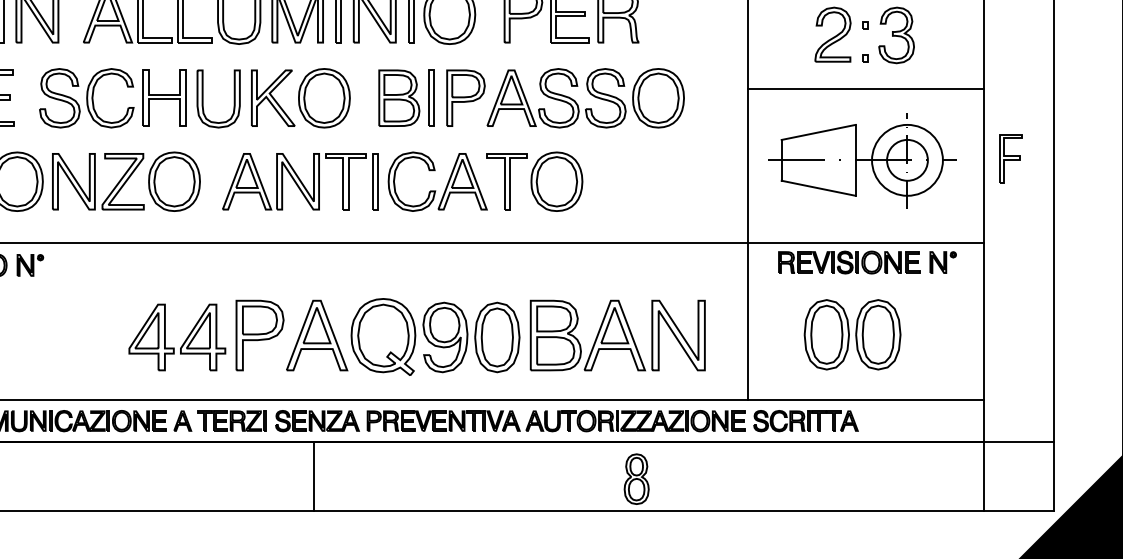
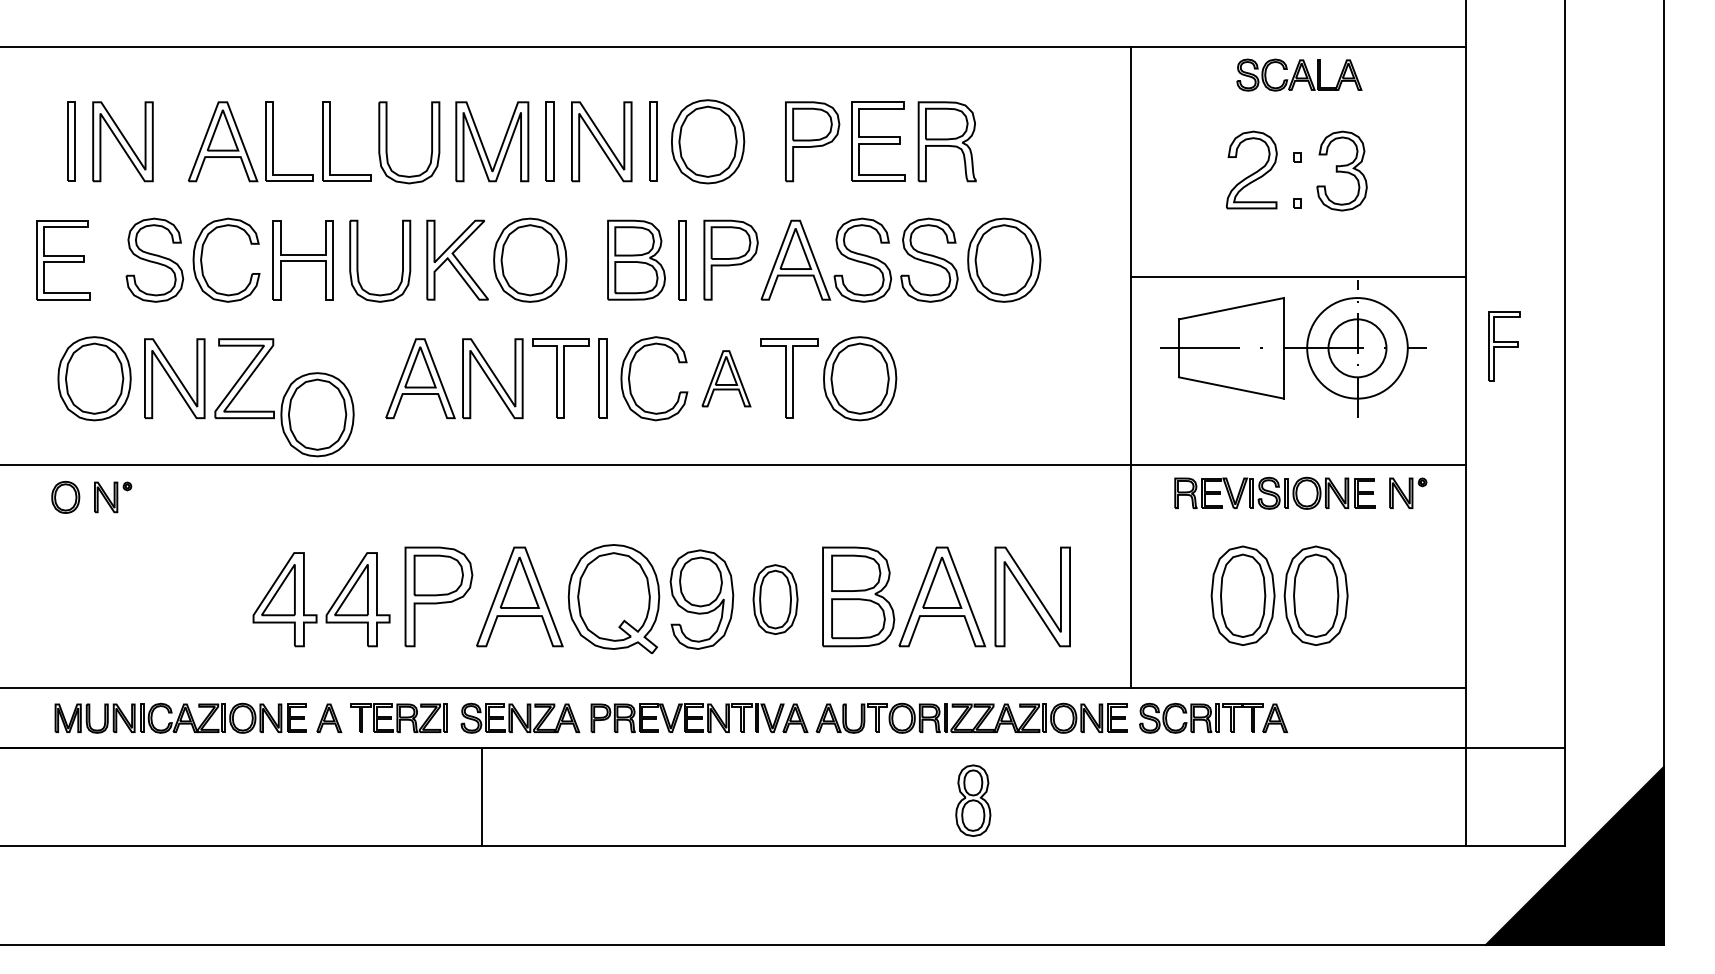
line: (865, 88) -> (1298, 277), moved
part: (174, 181) -> (317, 414), moved
part: (462, 181) -> (726, 378), size x0.7
part: (497, 337) -> (775, 599), size x0.7
line: (314, 476) -> (482, 796), moved

